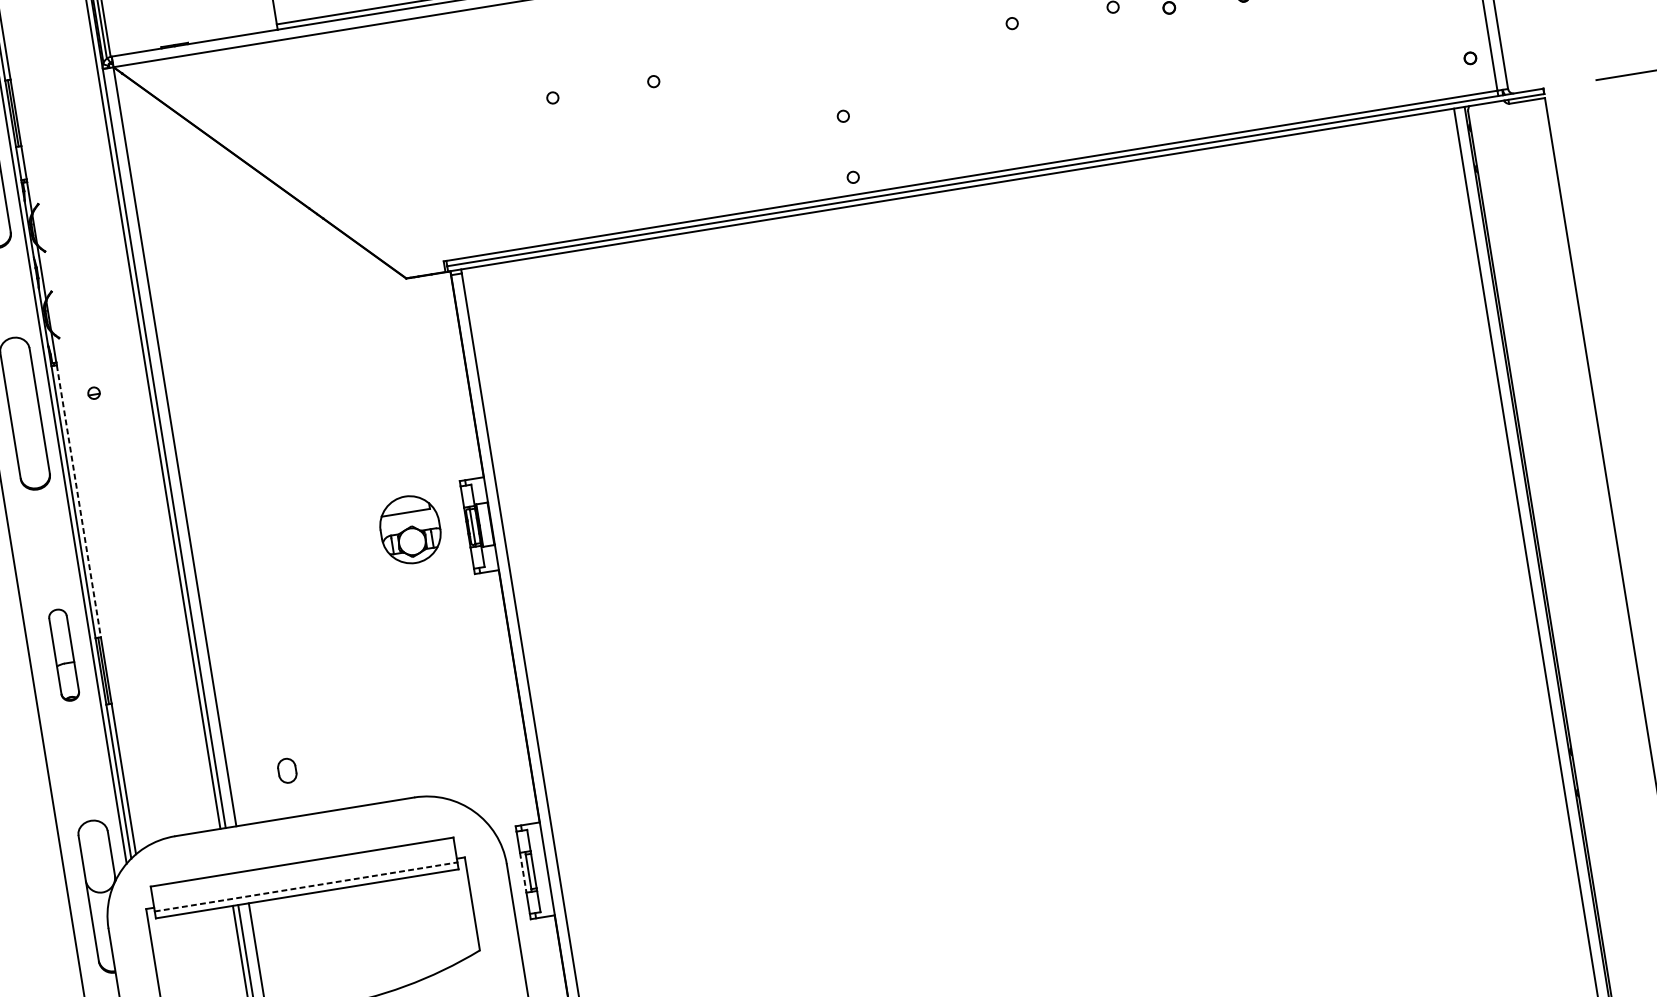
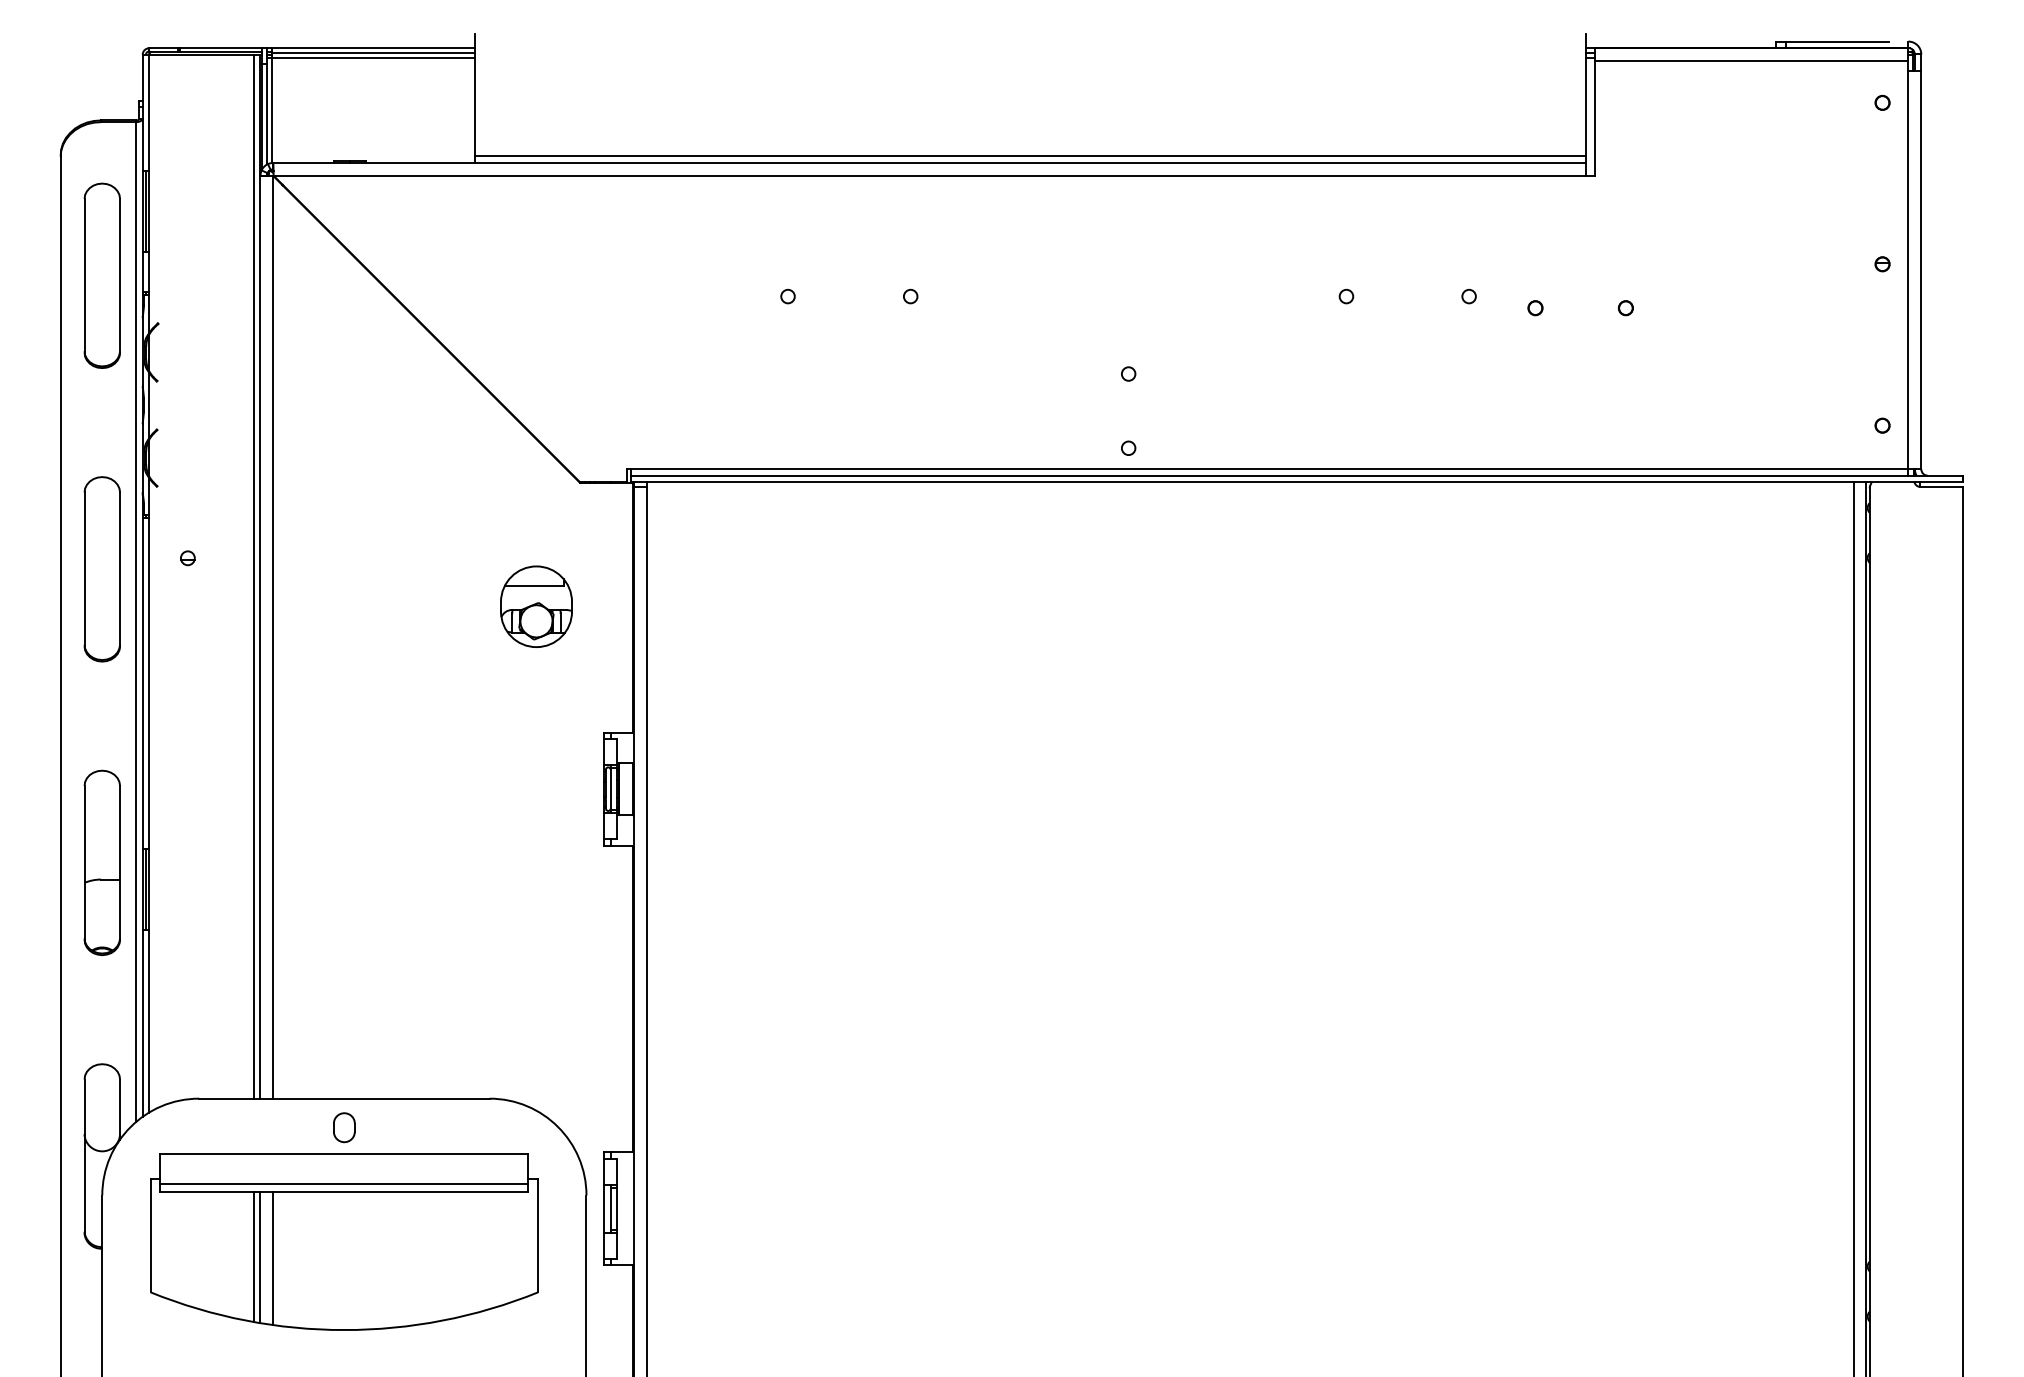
line: (79, 501) -> (149, 683), dashed -> solid
part: (410, 529) -> (536, 606), moved
part: (63, 654) -> (101, 862), size x1.67
part: (287, 770) -> (344, 1127), moved
line: (523, 873) -> (604, 1209), dashed -> solid
line: (306, 886) -> (344, 1183), dashed -> solid

